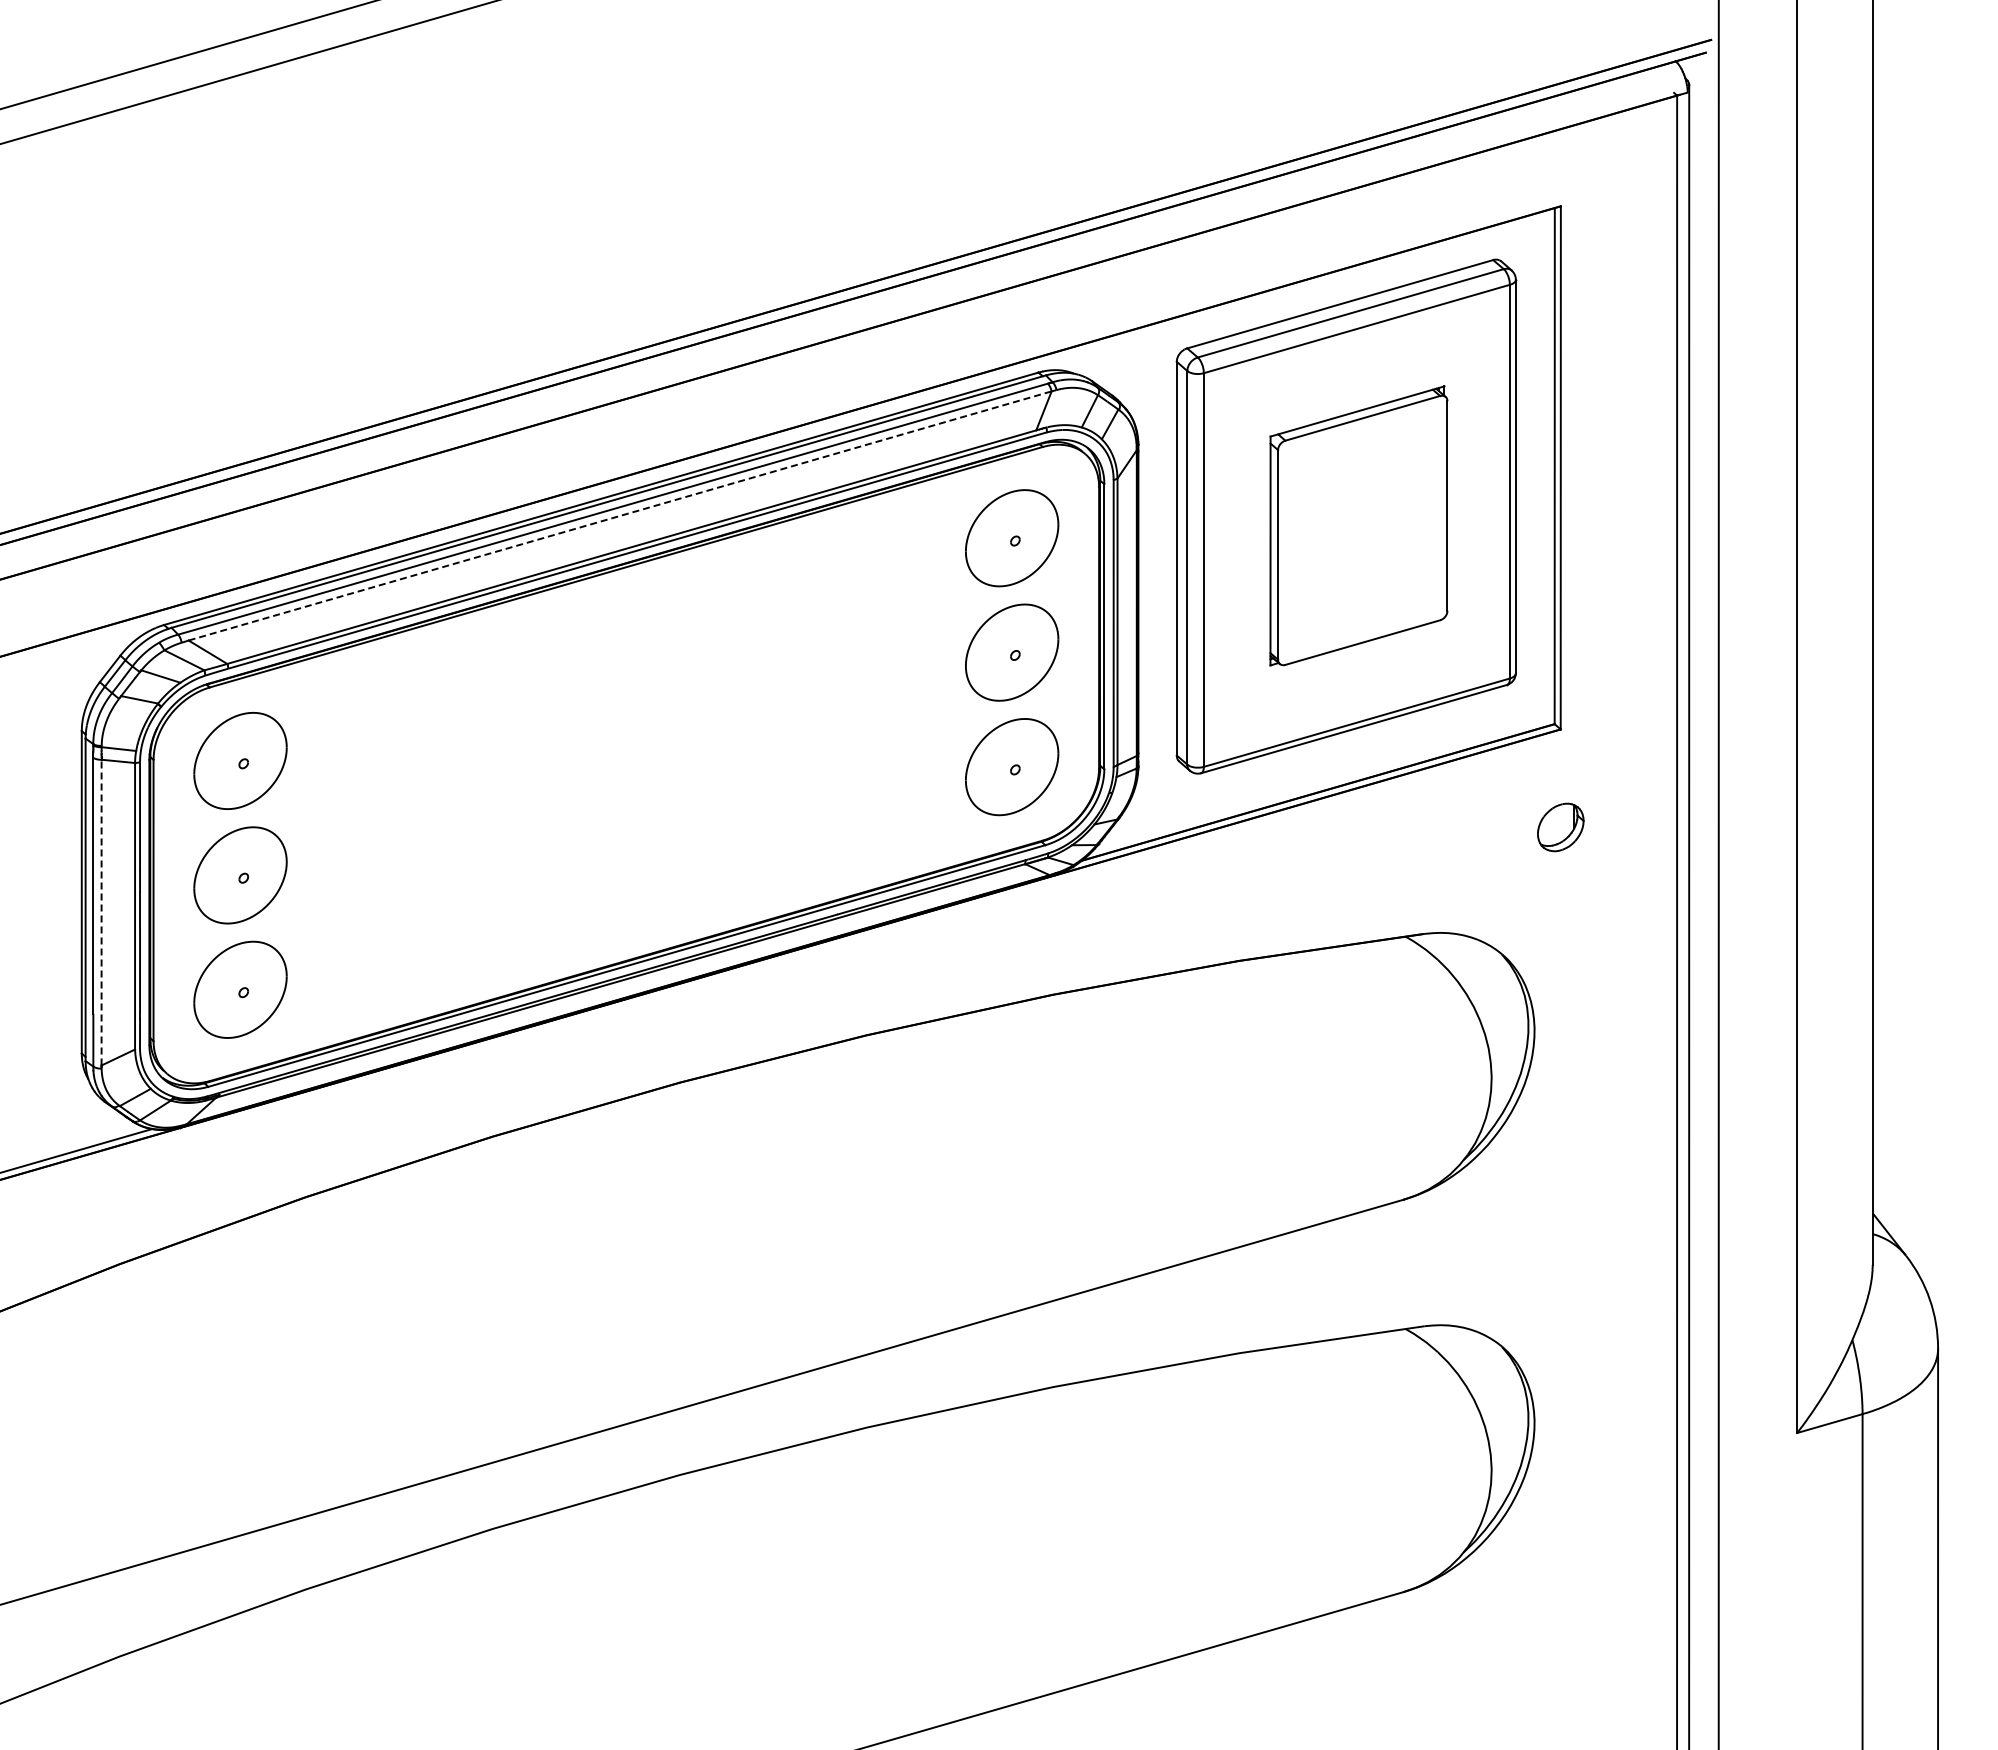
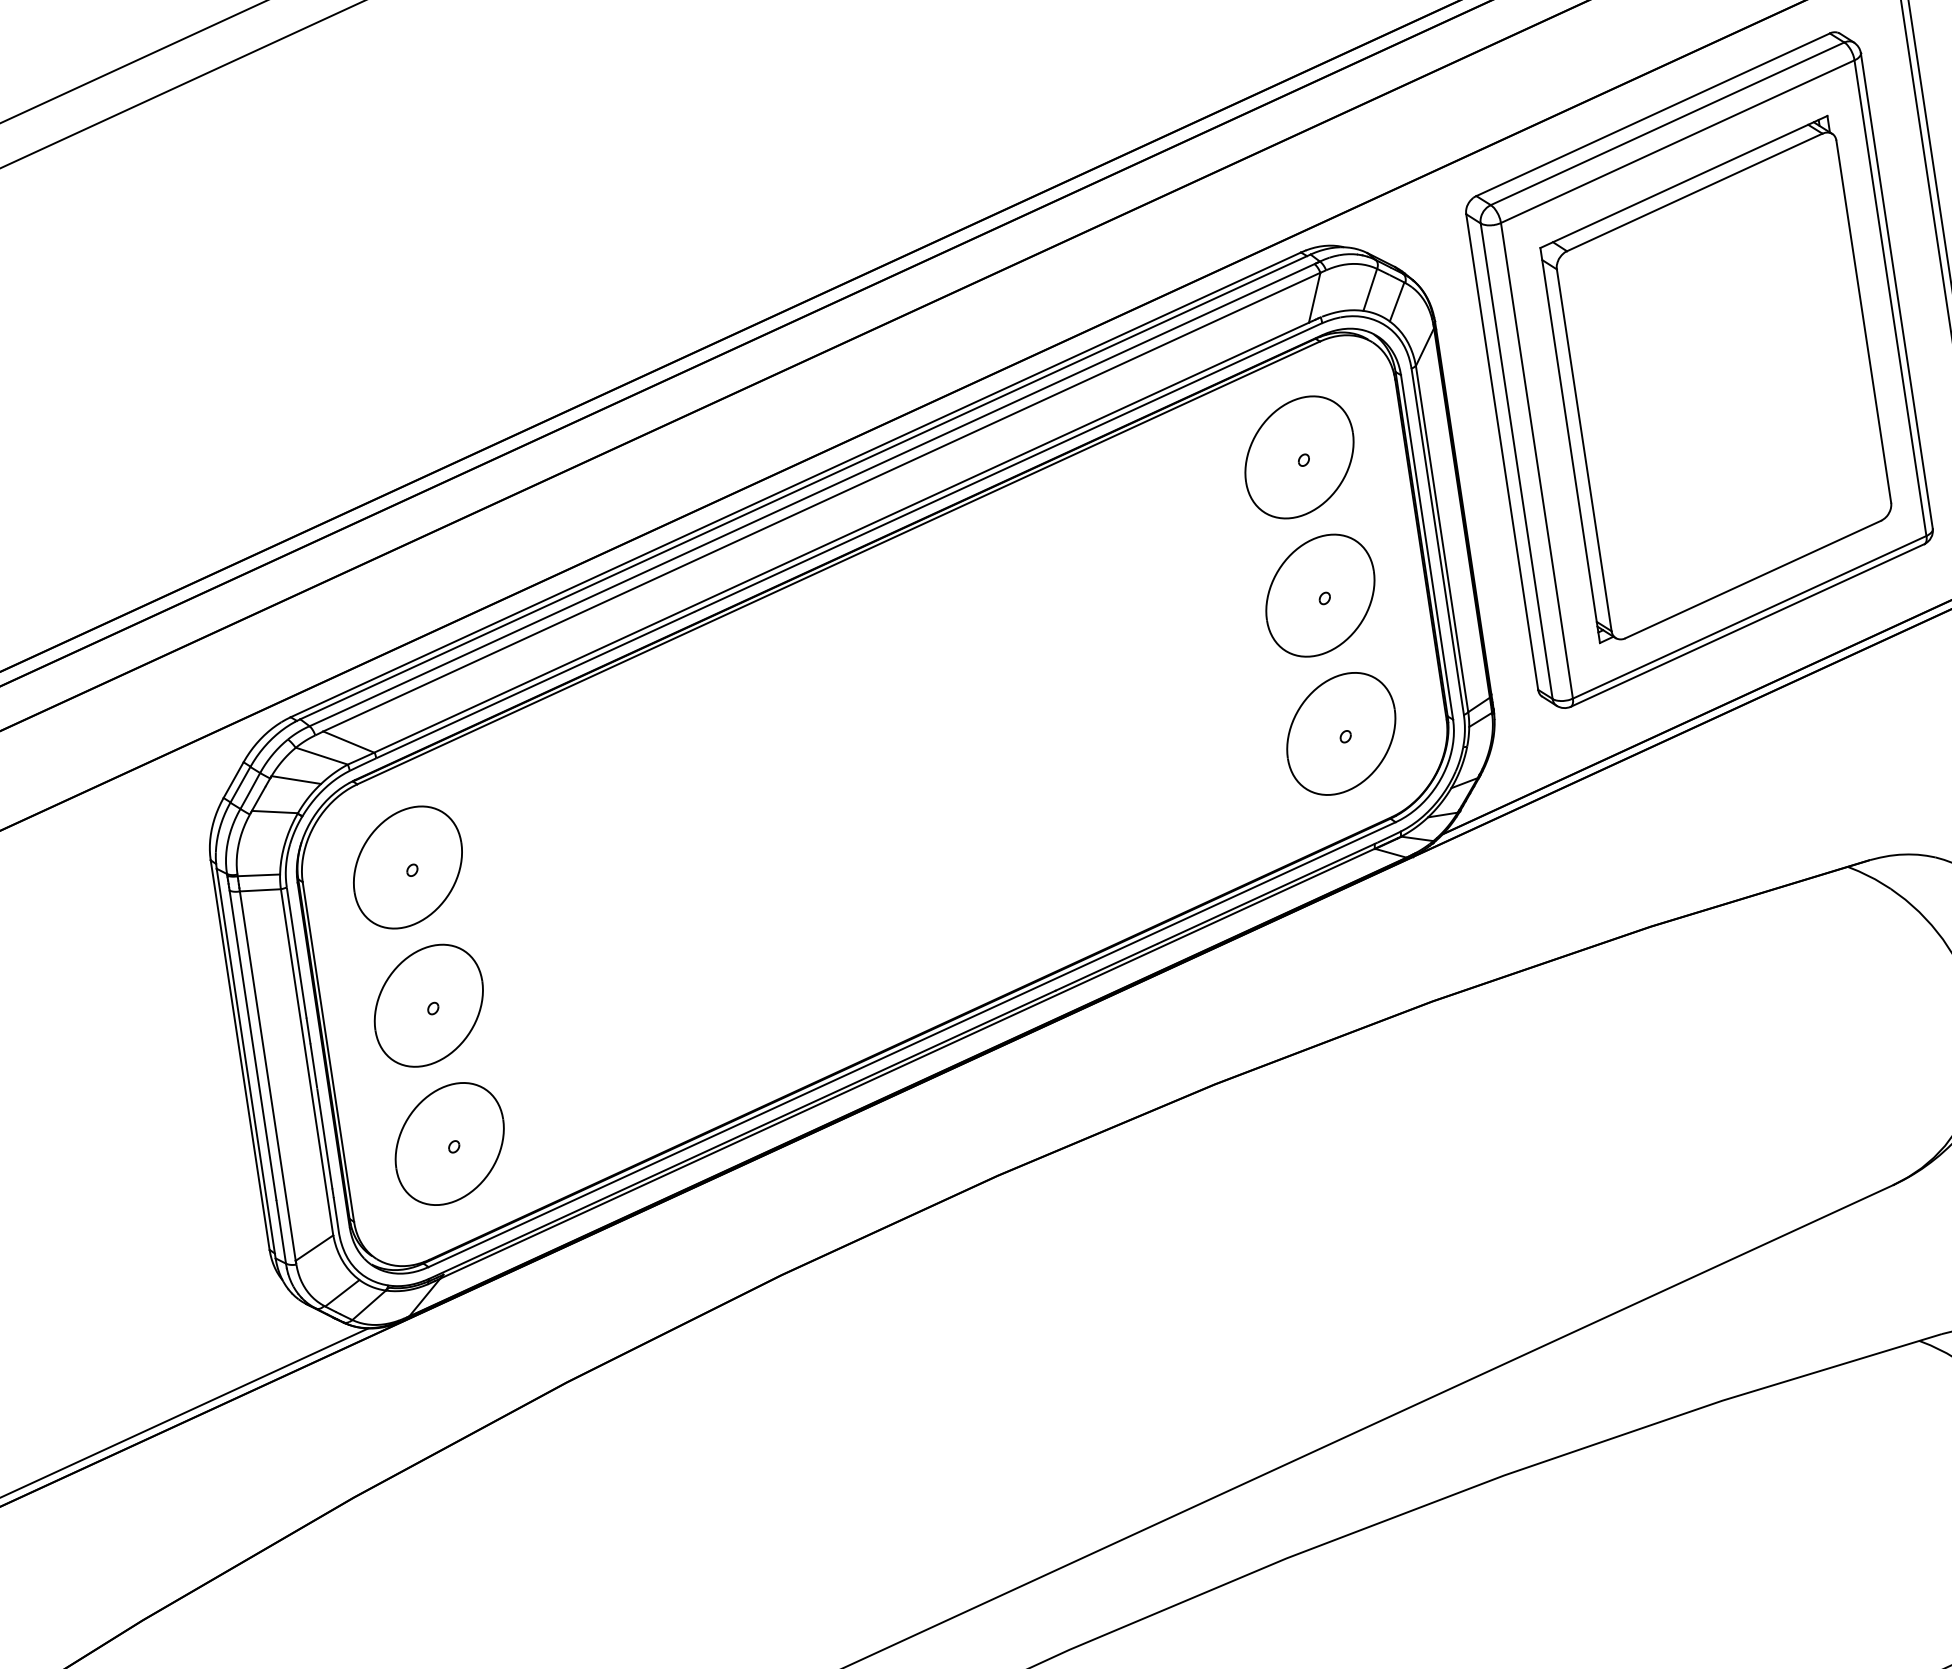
line: (620, 515) -> (822, 501), dashed -> solid
part: (1358, 525) -> (1715, 378), size x1.43
line: (101, 912) -> (267, 1075), dashed -> solid

